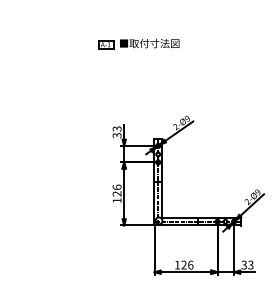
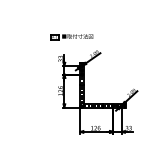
part: (137, 45) -> (71, 37), moved

